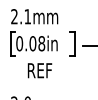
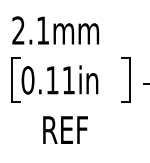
text: (37, 43) -> (60, 79), 0.08in -> 0.11in

